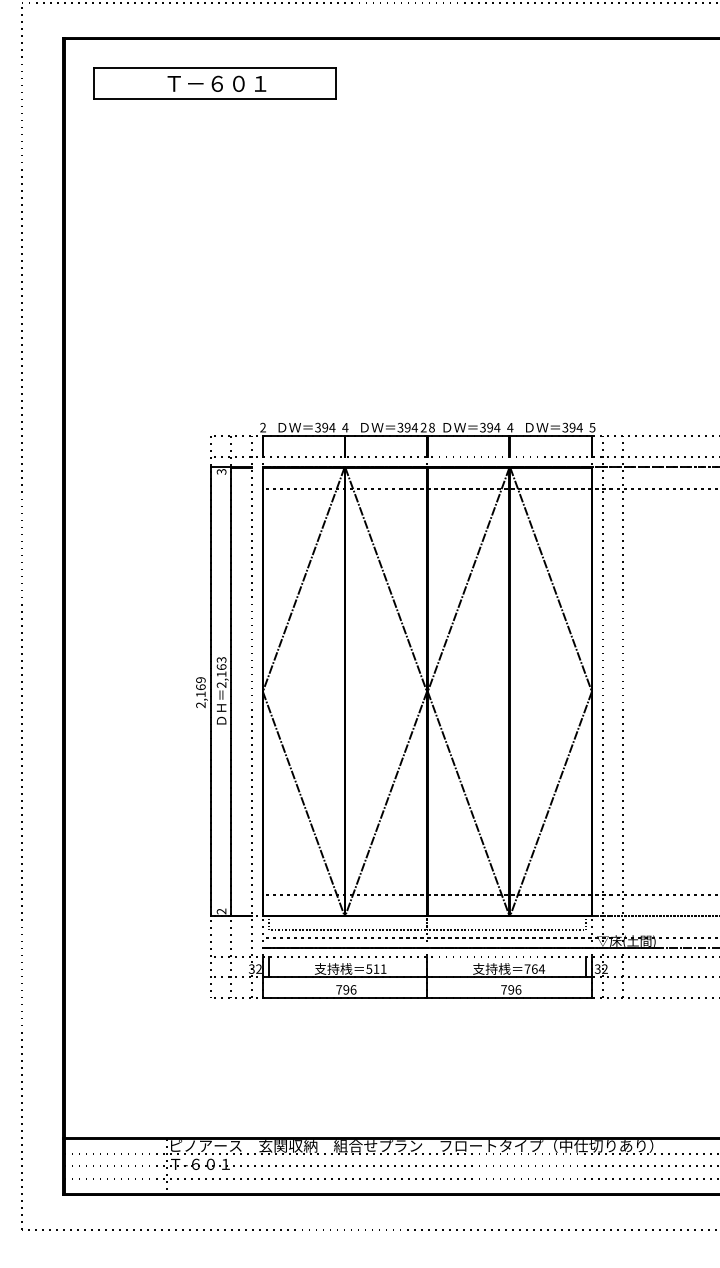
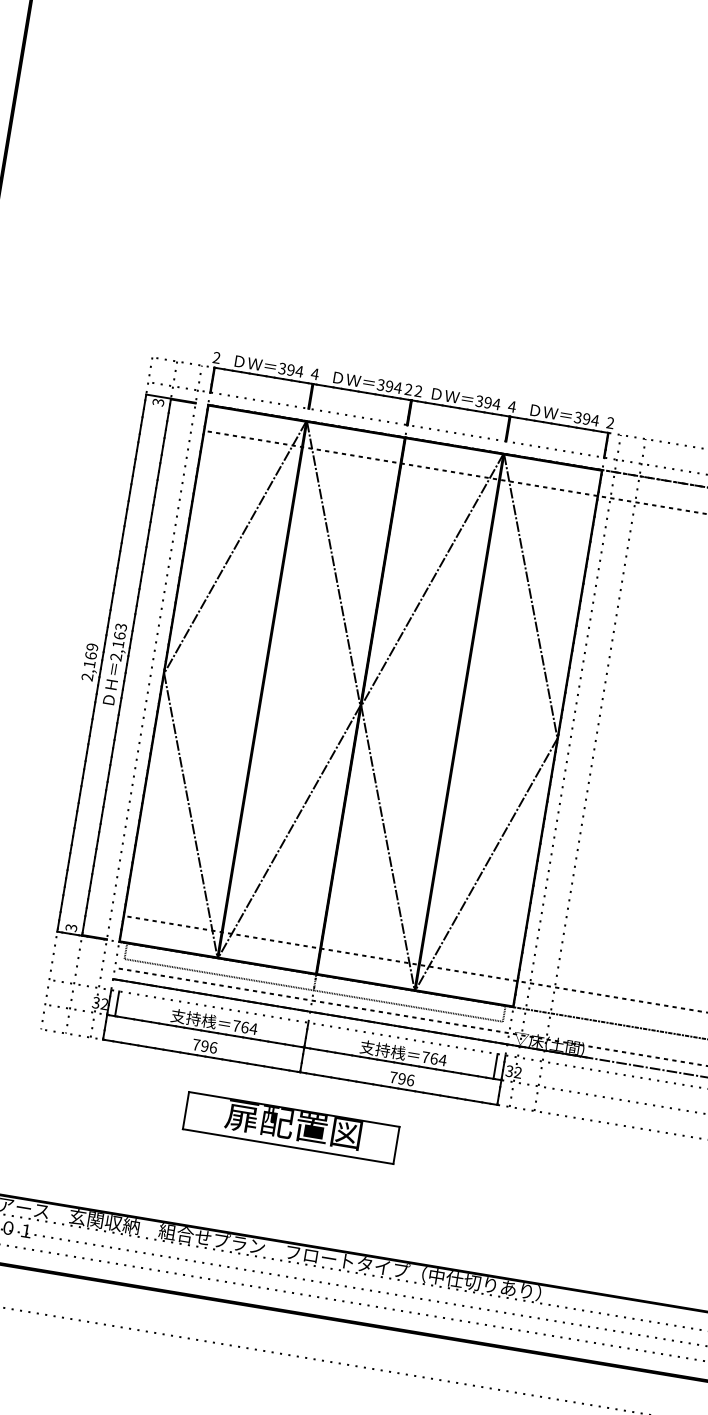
text: (431, 427) -> (418, 390), 8 -> 2
text: (592, 427) -> (610, 422), 5 -> 2
text: (221, 911) -> (71, 927), 2 -> 3
text: (376, 968) -> (245, 1026), 511 -> 764
part: (427, 1044) -> (291, 1127), added

